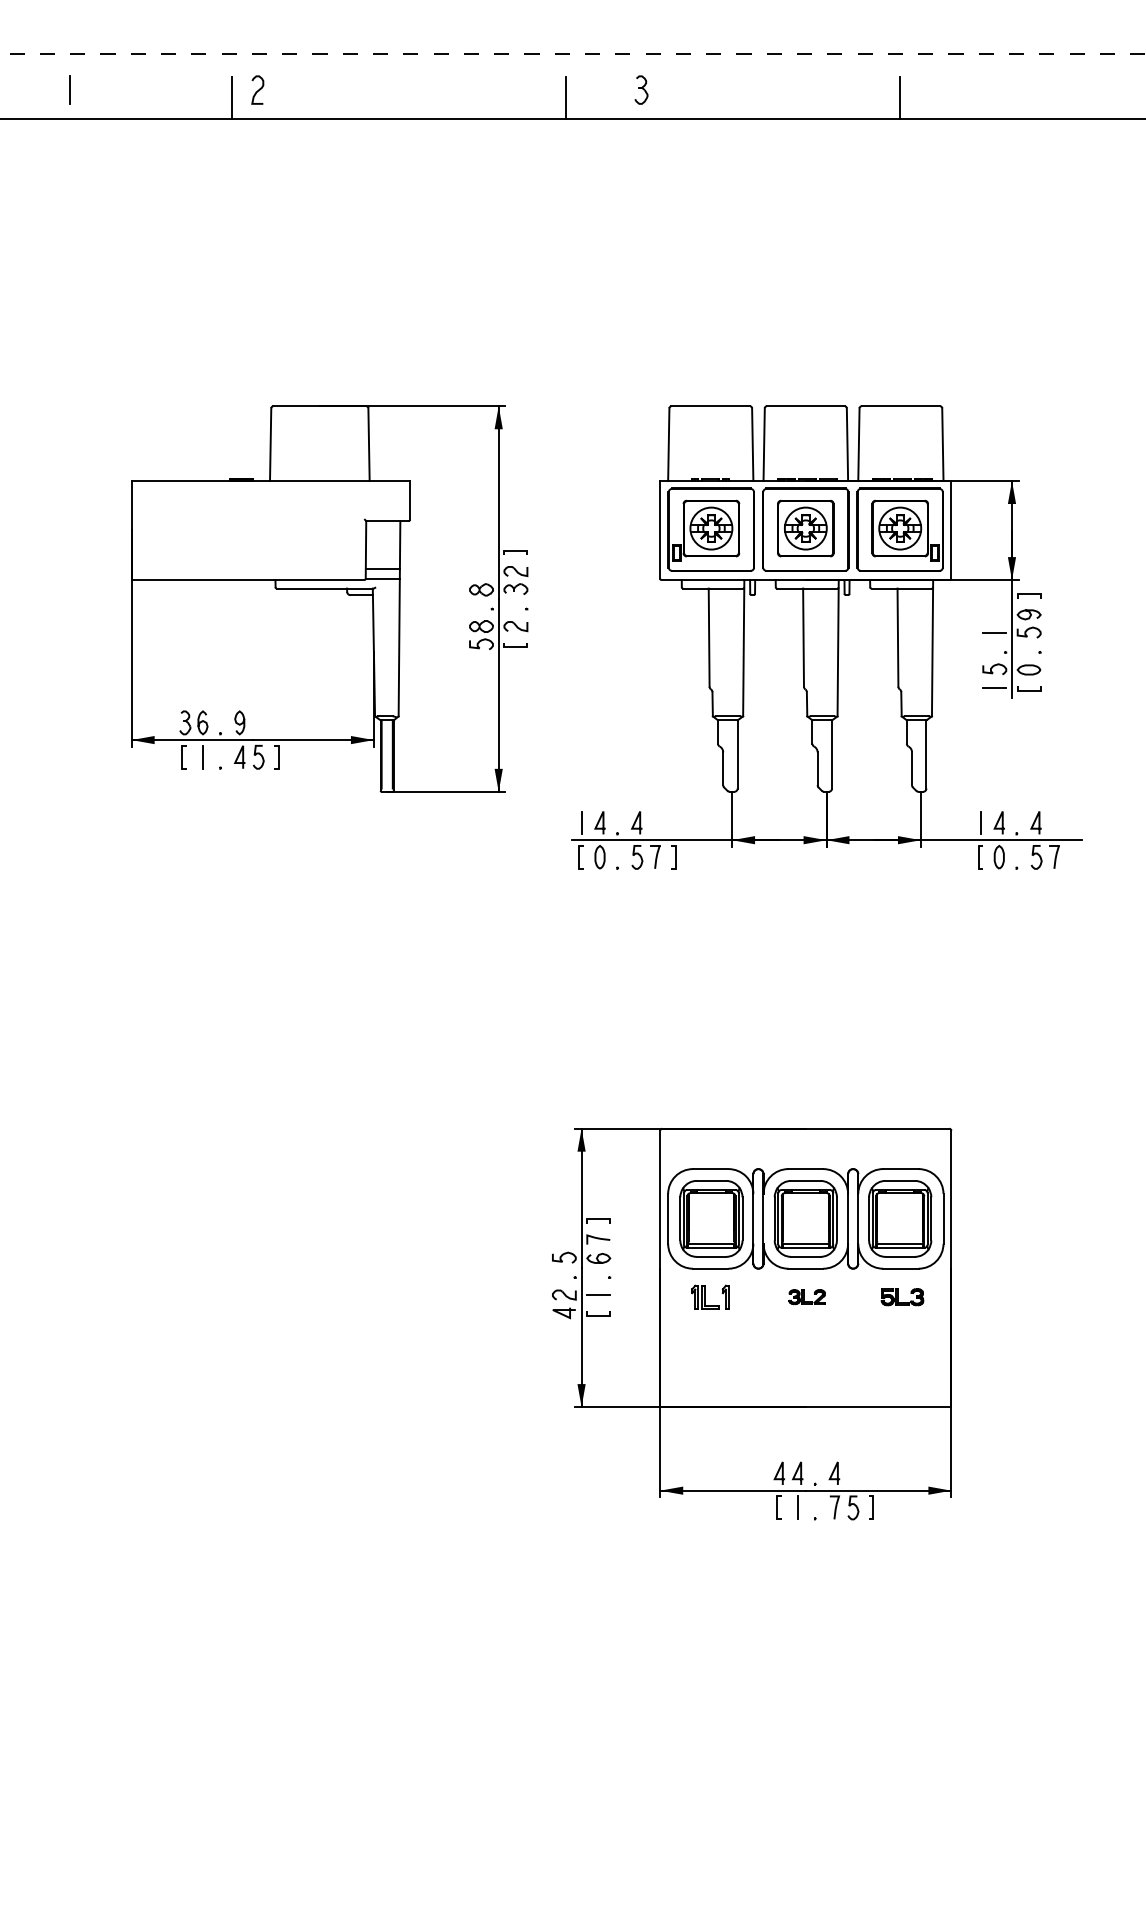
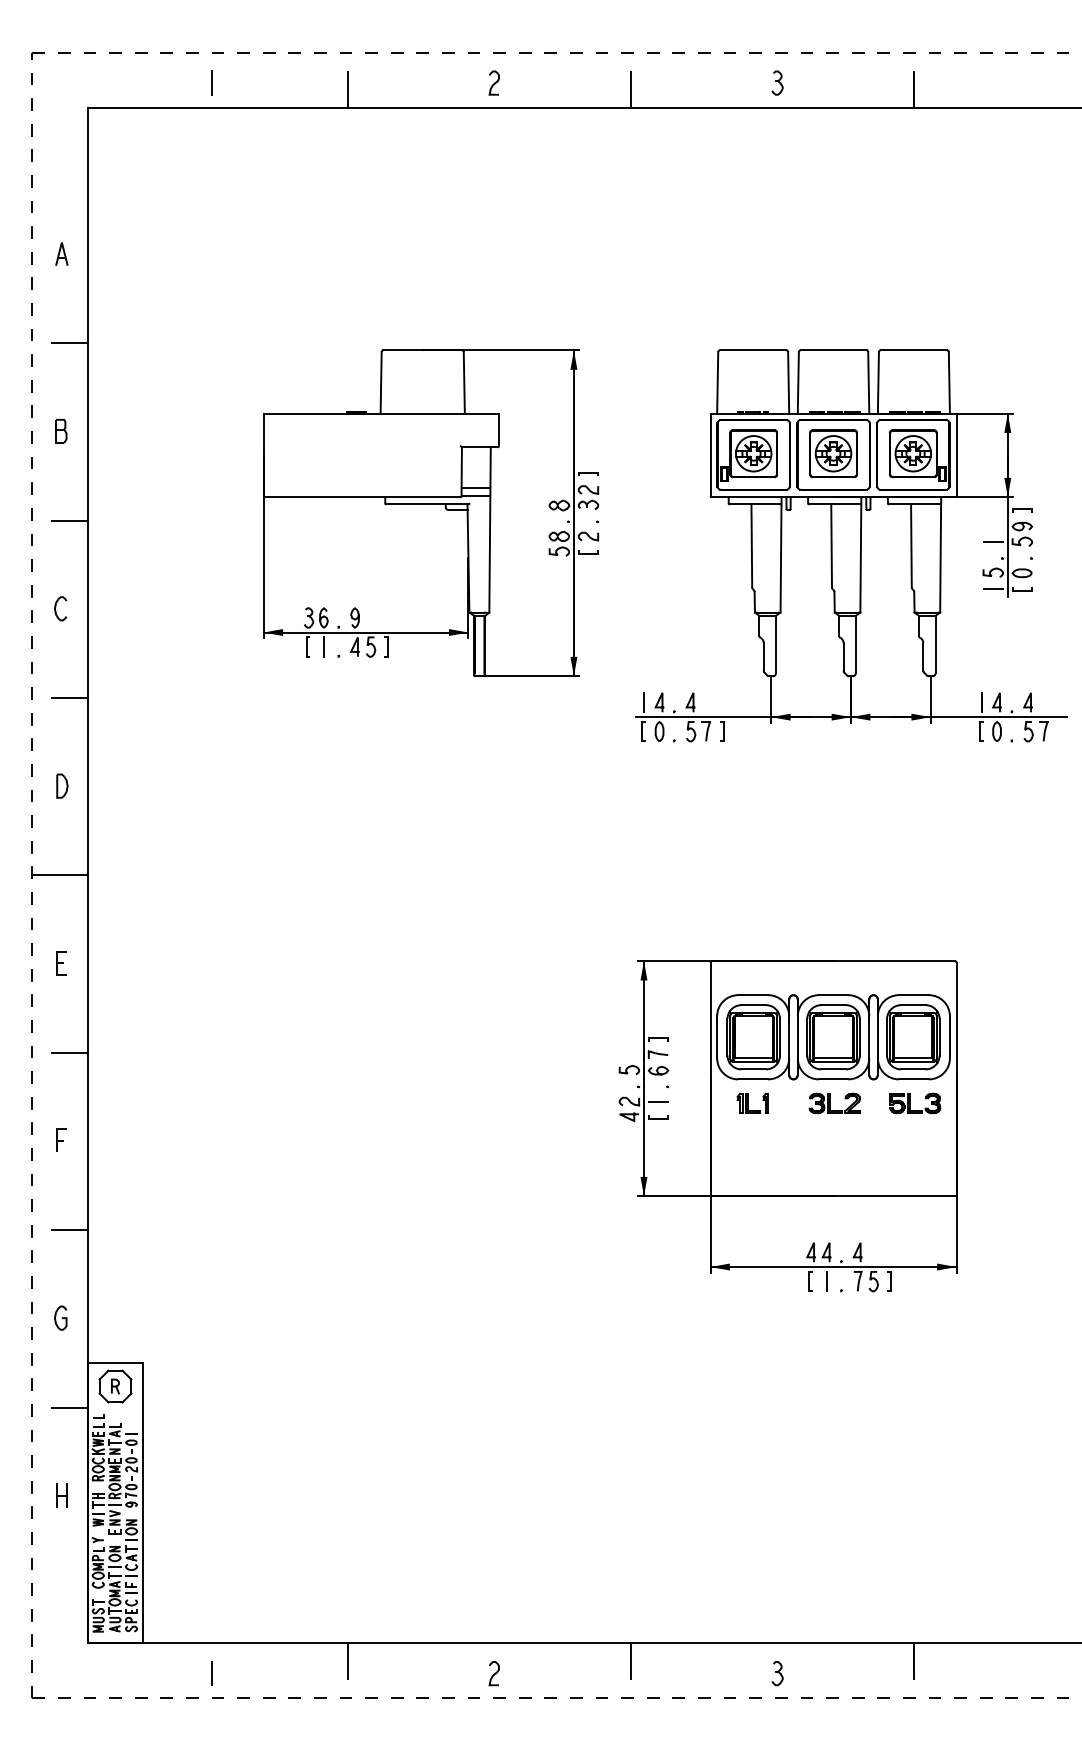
curve: (258, 89) -> (494, 82), moved
part: (641, 89) -> (777, 82), moved
part: (806, 1297) -> (834, 1103), size x1.67
part: (902, 1297) -> (915, 1103), size x1.43

